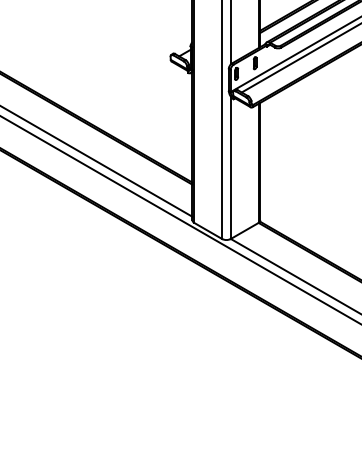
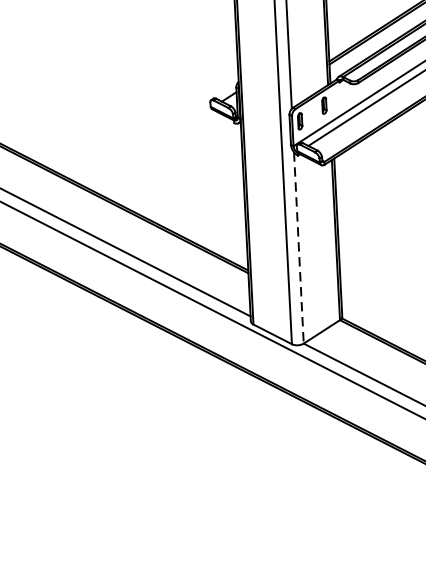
line: (230, 168) -> (298, 248), solid -> dashed

